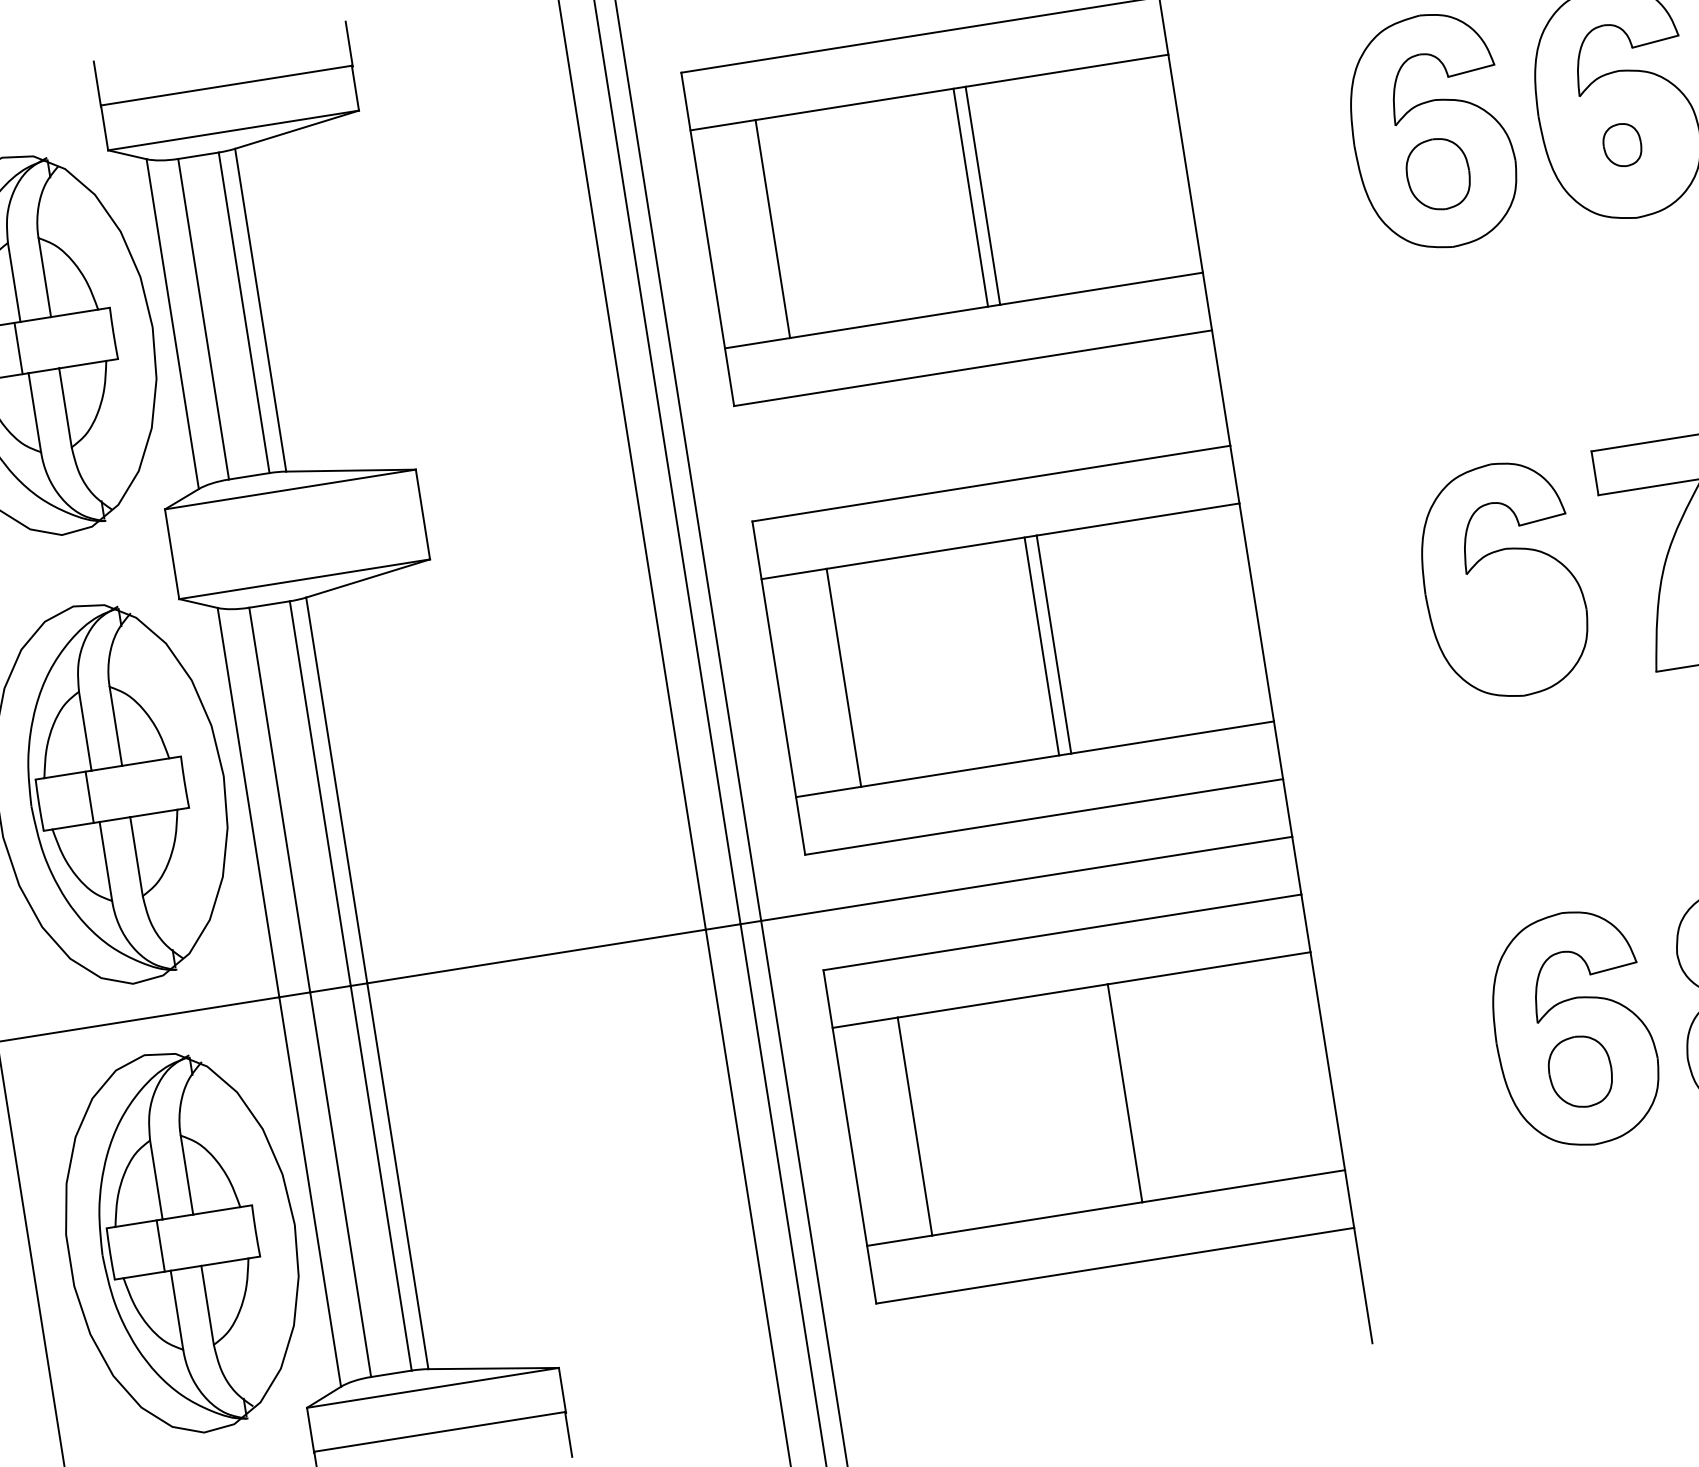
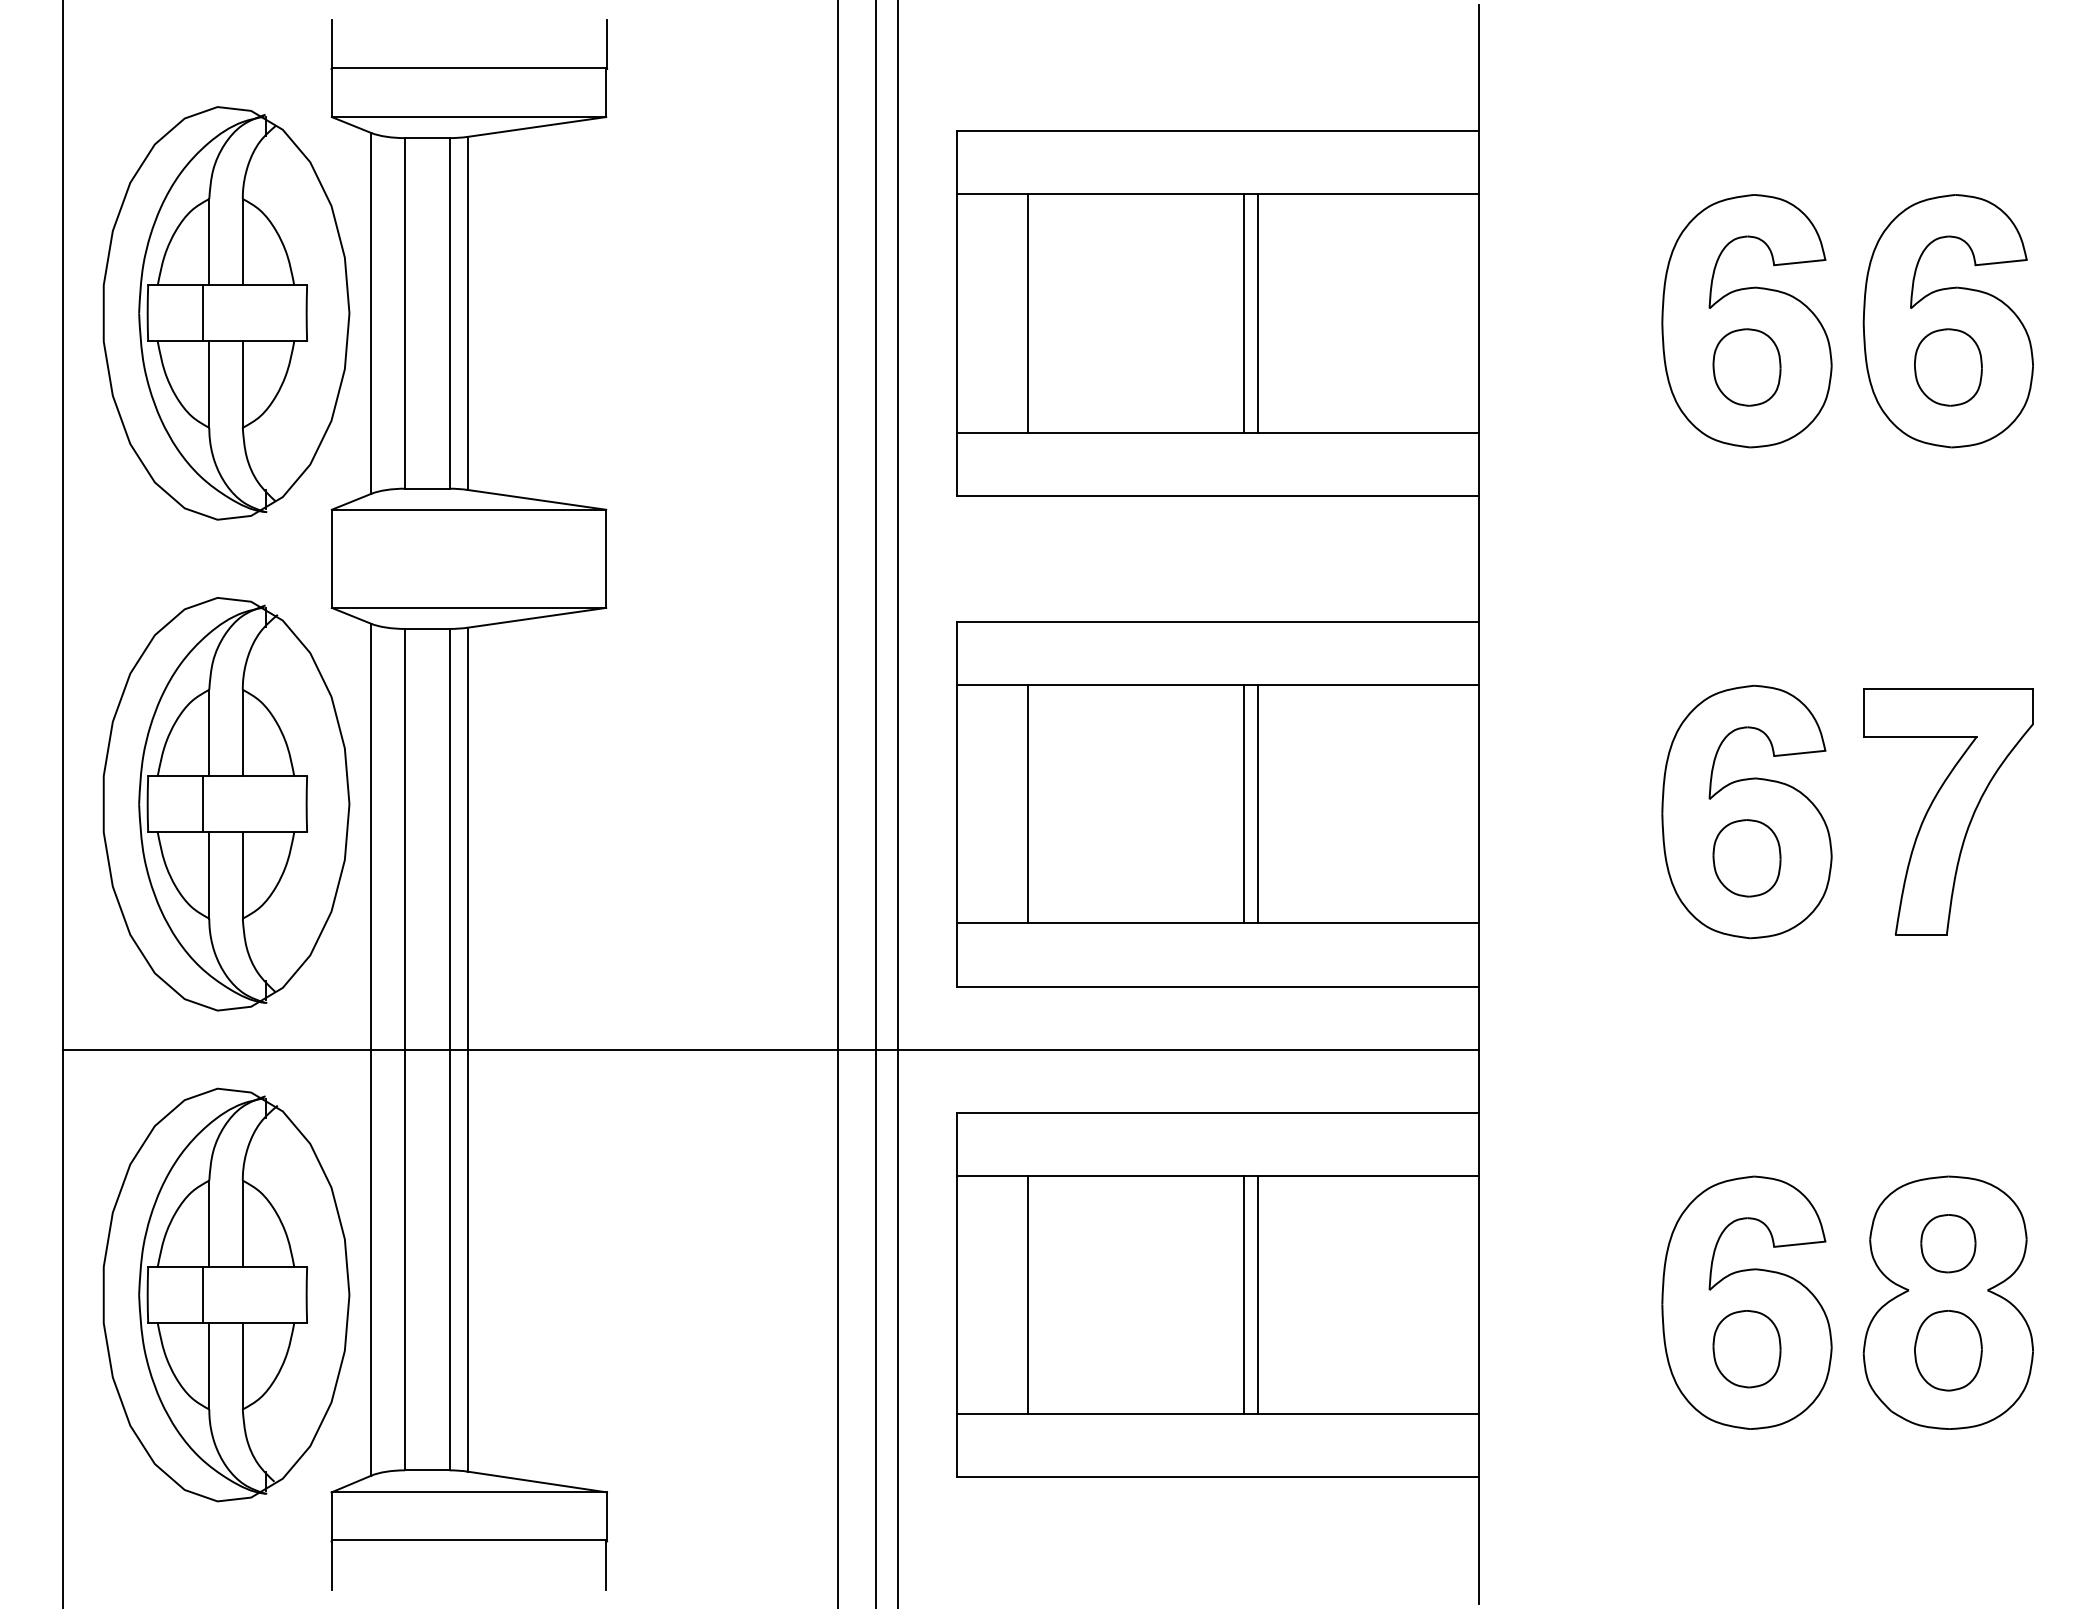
part: (1622, 145) -> (1948, 367), size x1.67
part: (1508, 623) -> (1746, 858), added
line: (1113, 1094) -> (1244, 1294), added

